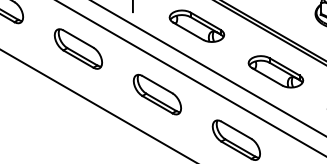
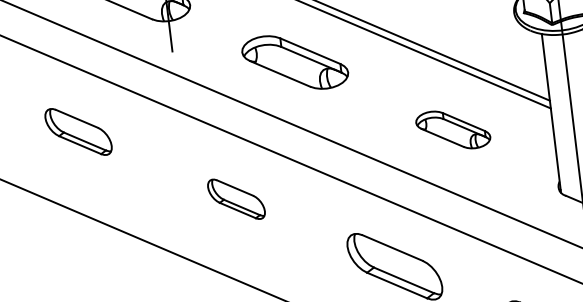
part: (77, 48) -> (76, 131), size x0.7
part: (275, 71) -> (452, 129), size x0.7
part: (156, 94) -> (235, 199), size x0.6

